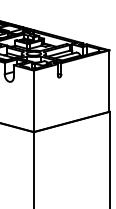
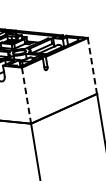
line: (109, 81) -> (92, 66), solid -> dashed
line: (33, 101) -> (26, 95), solid -> dashed

